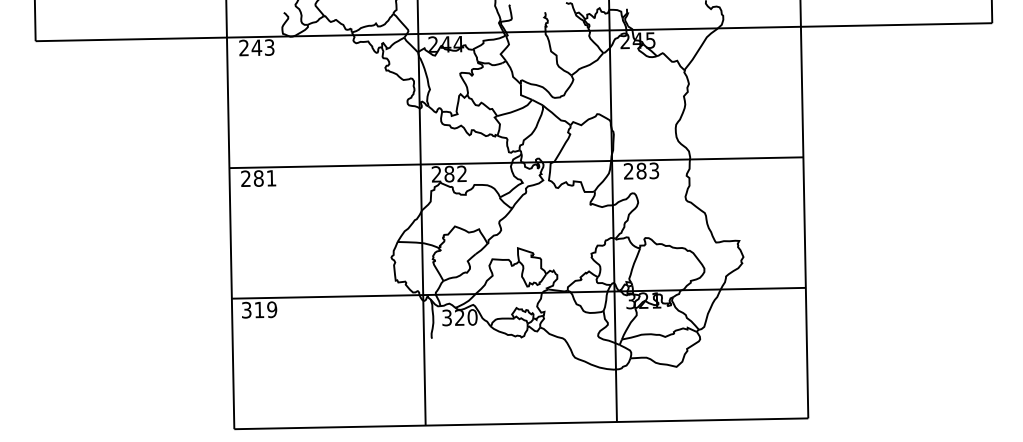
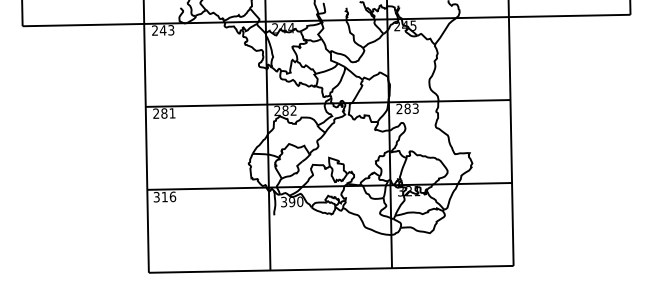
text: (271, 309) -> (172, 196), 319 -> 316
text: (460, 318) -> (292, 202), 320 -> 390

